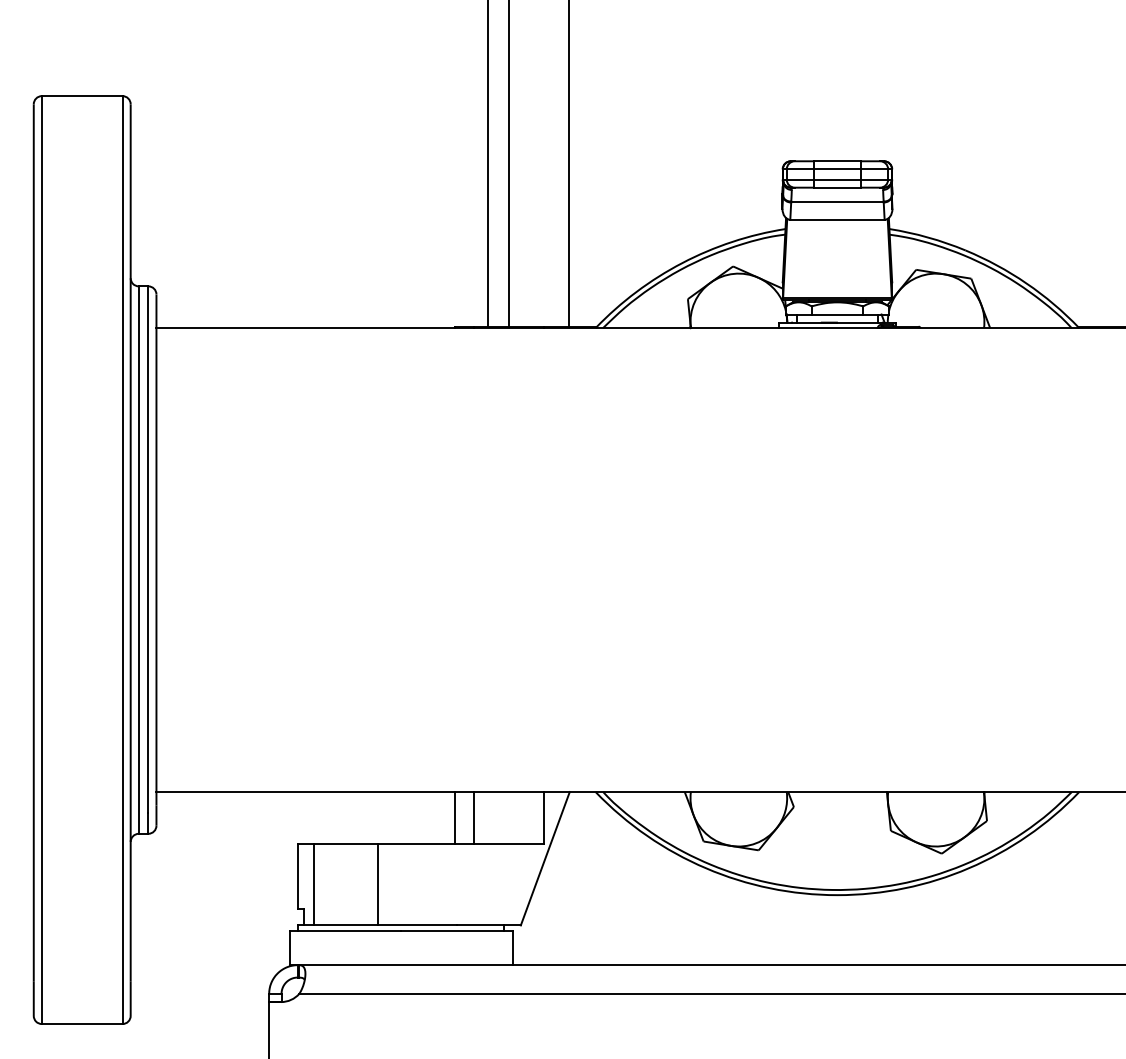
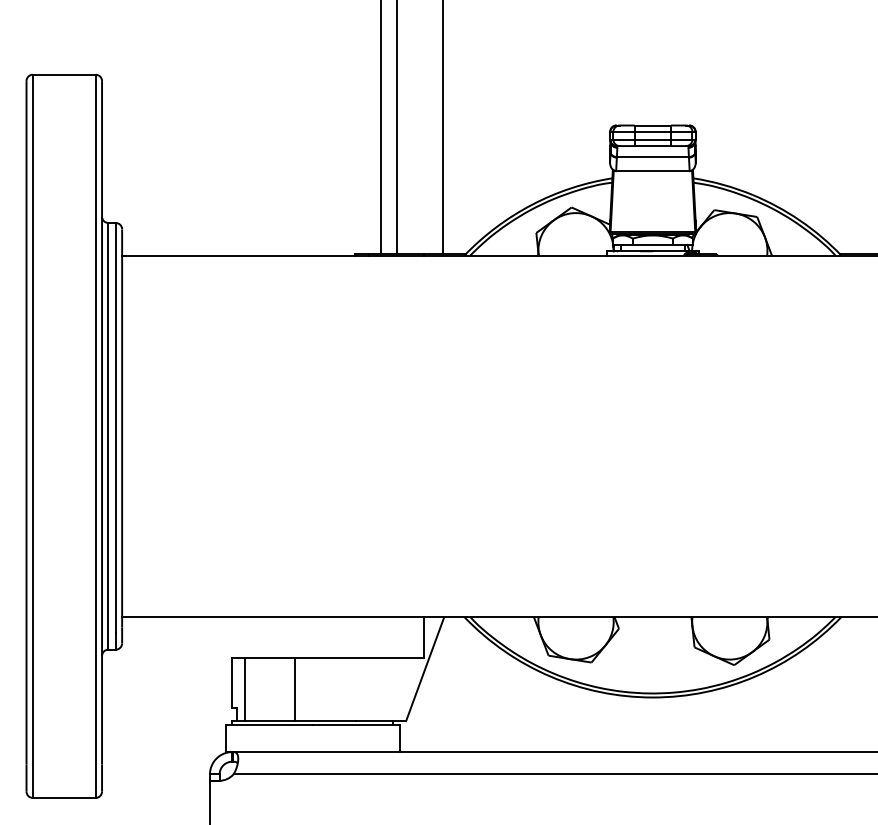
line: (454, 818) -> (354, 637), removed
line: (473, 818) -> (369, 637), removed

